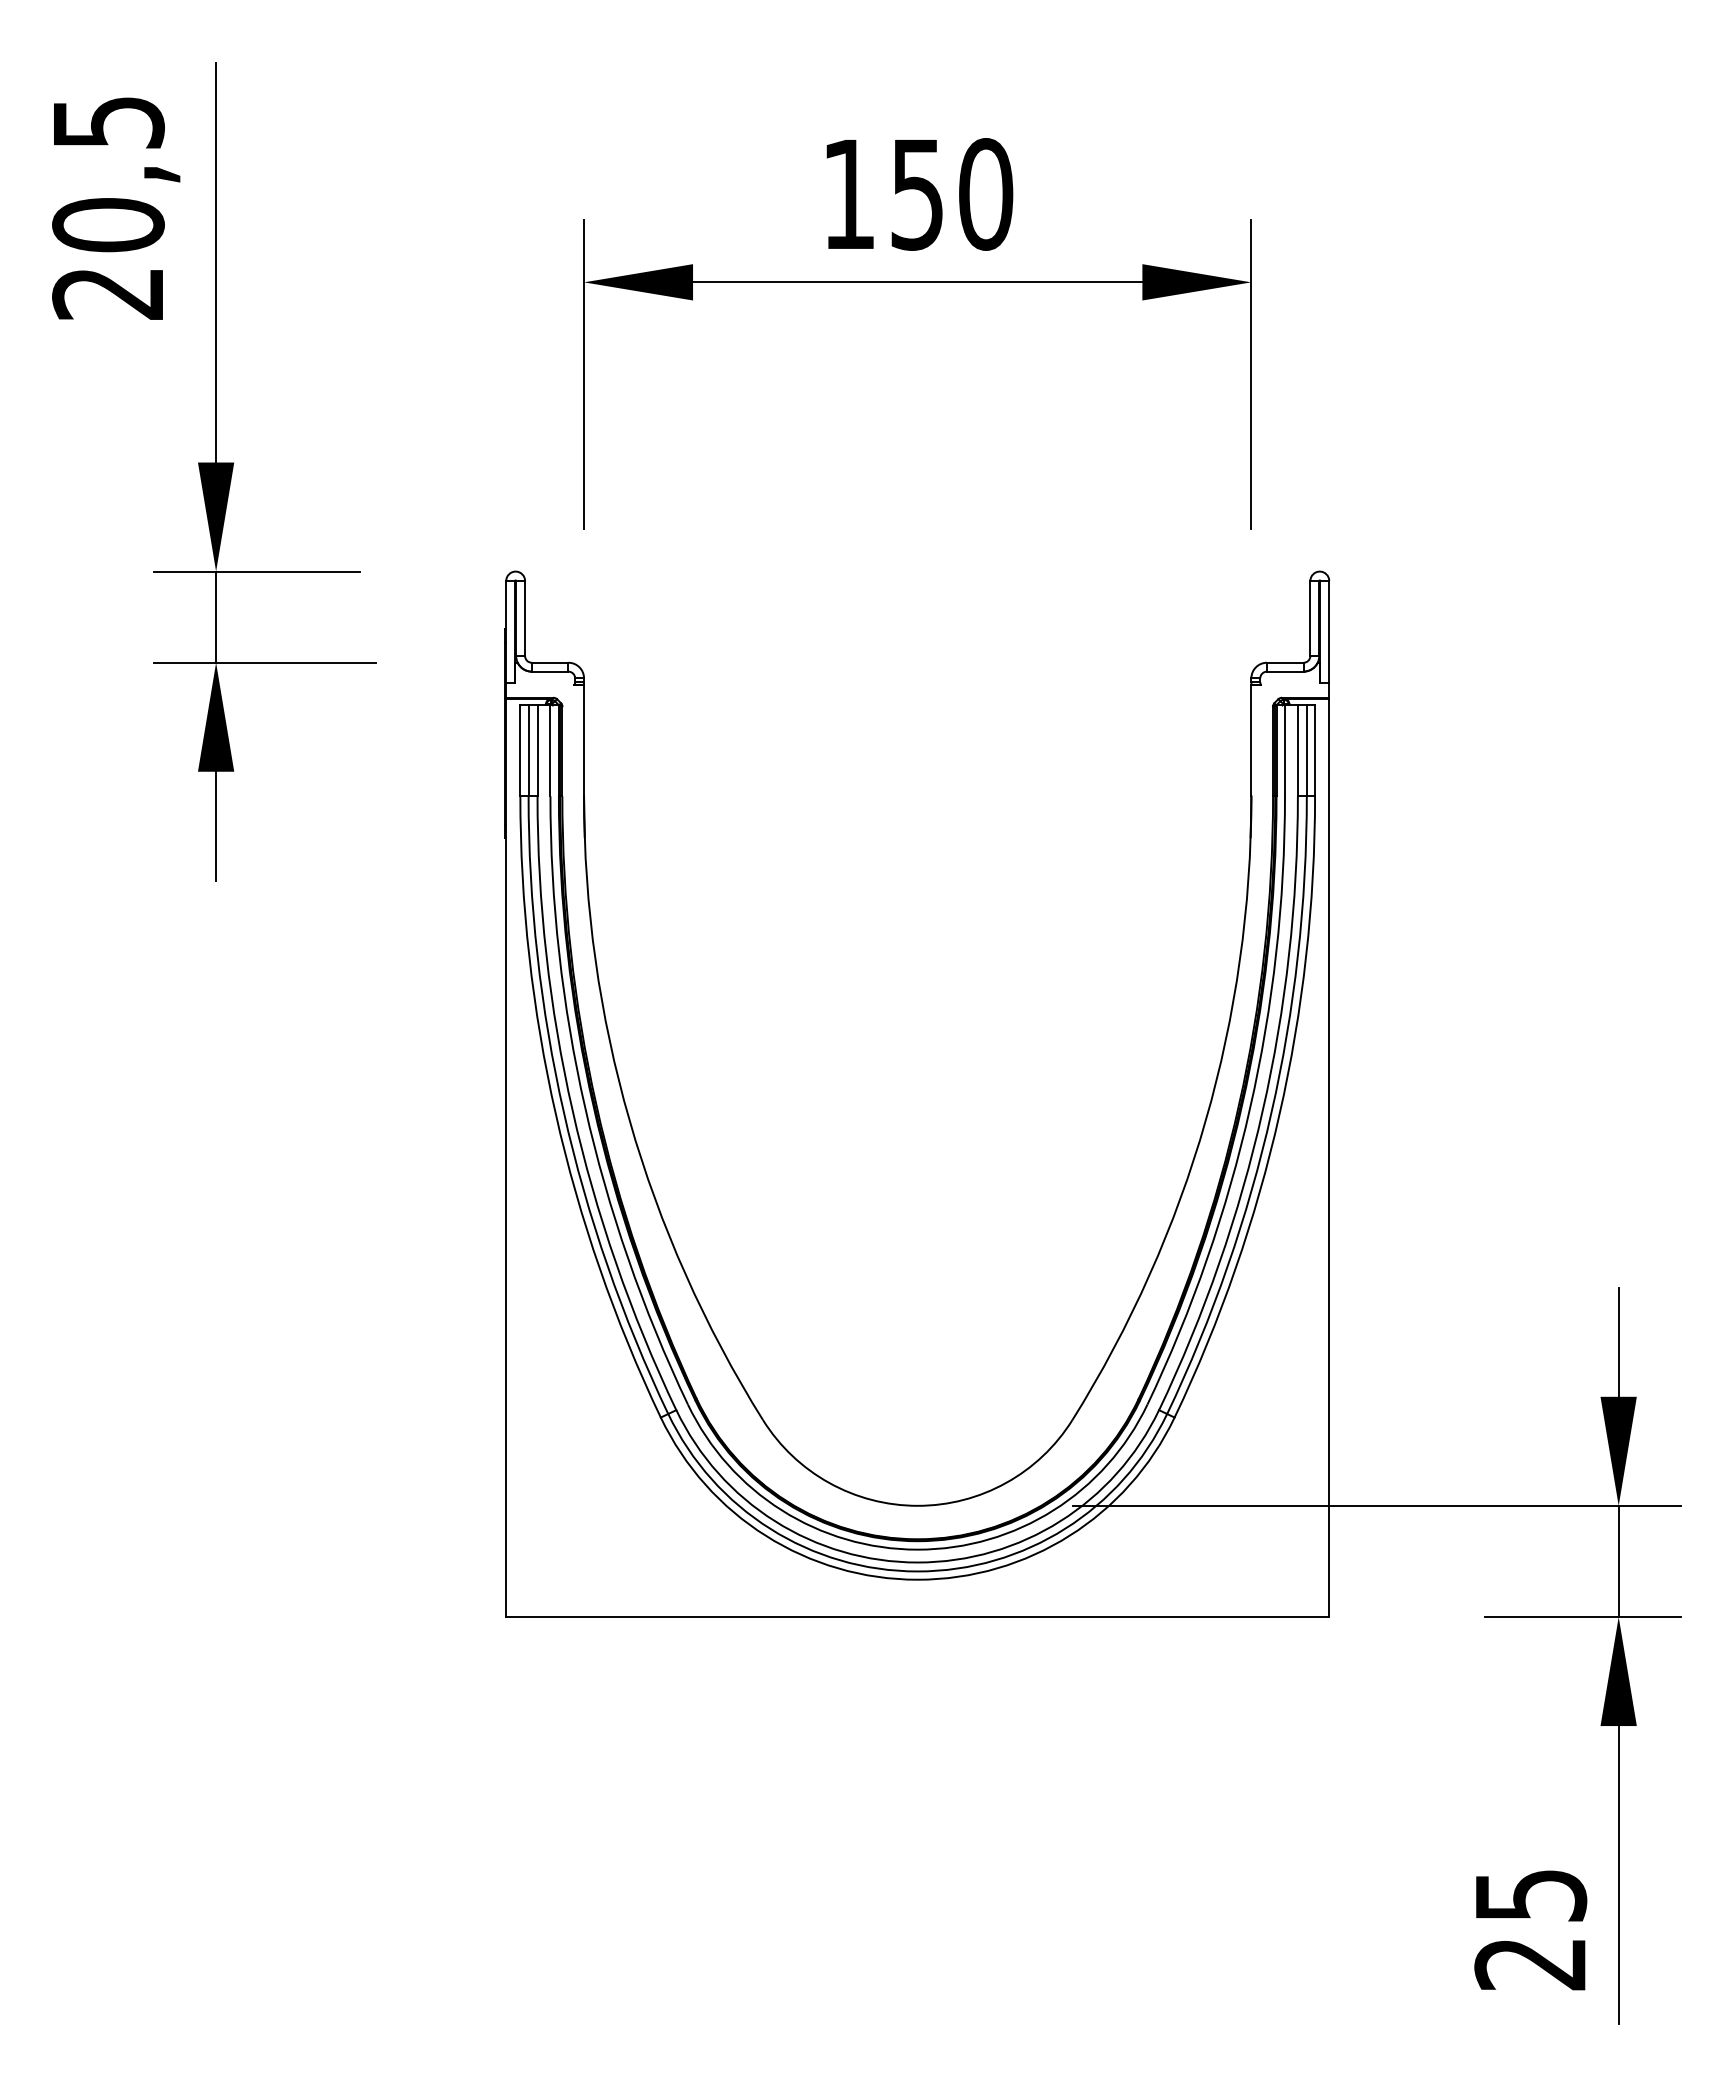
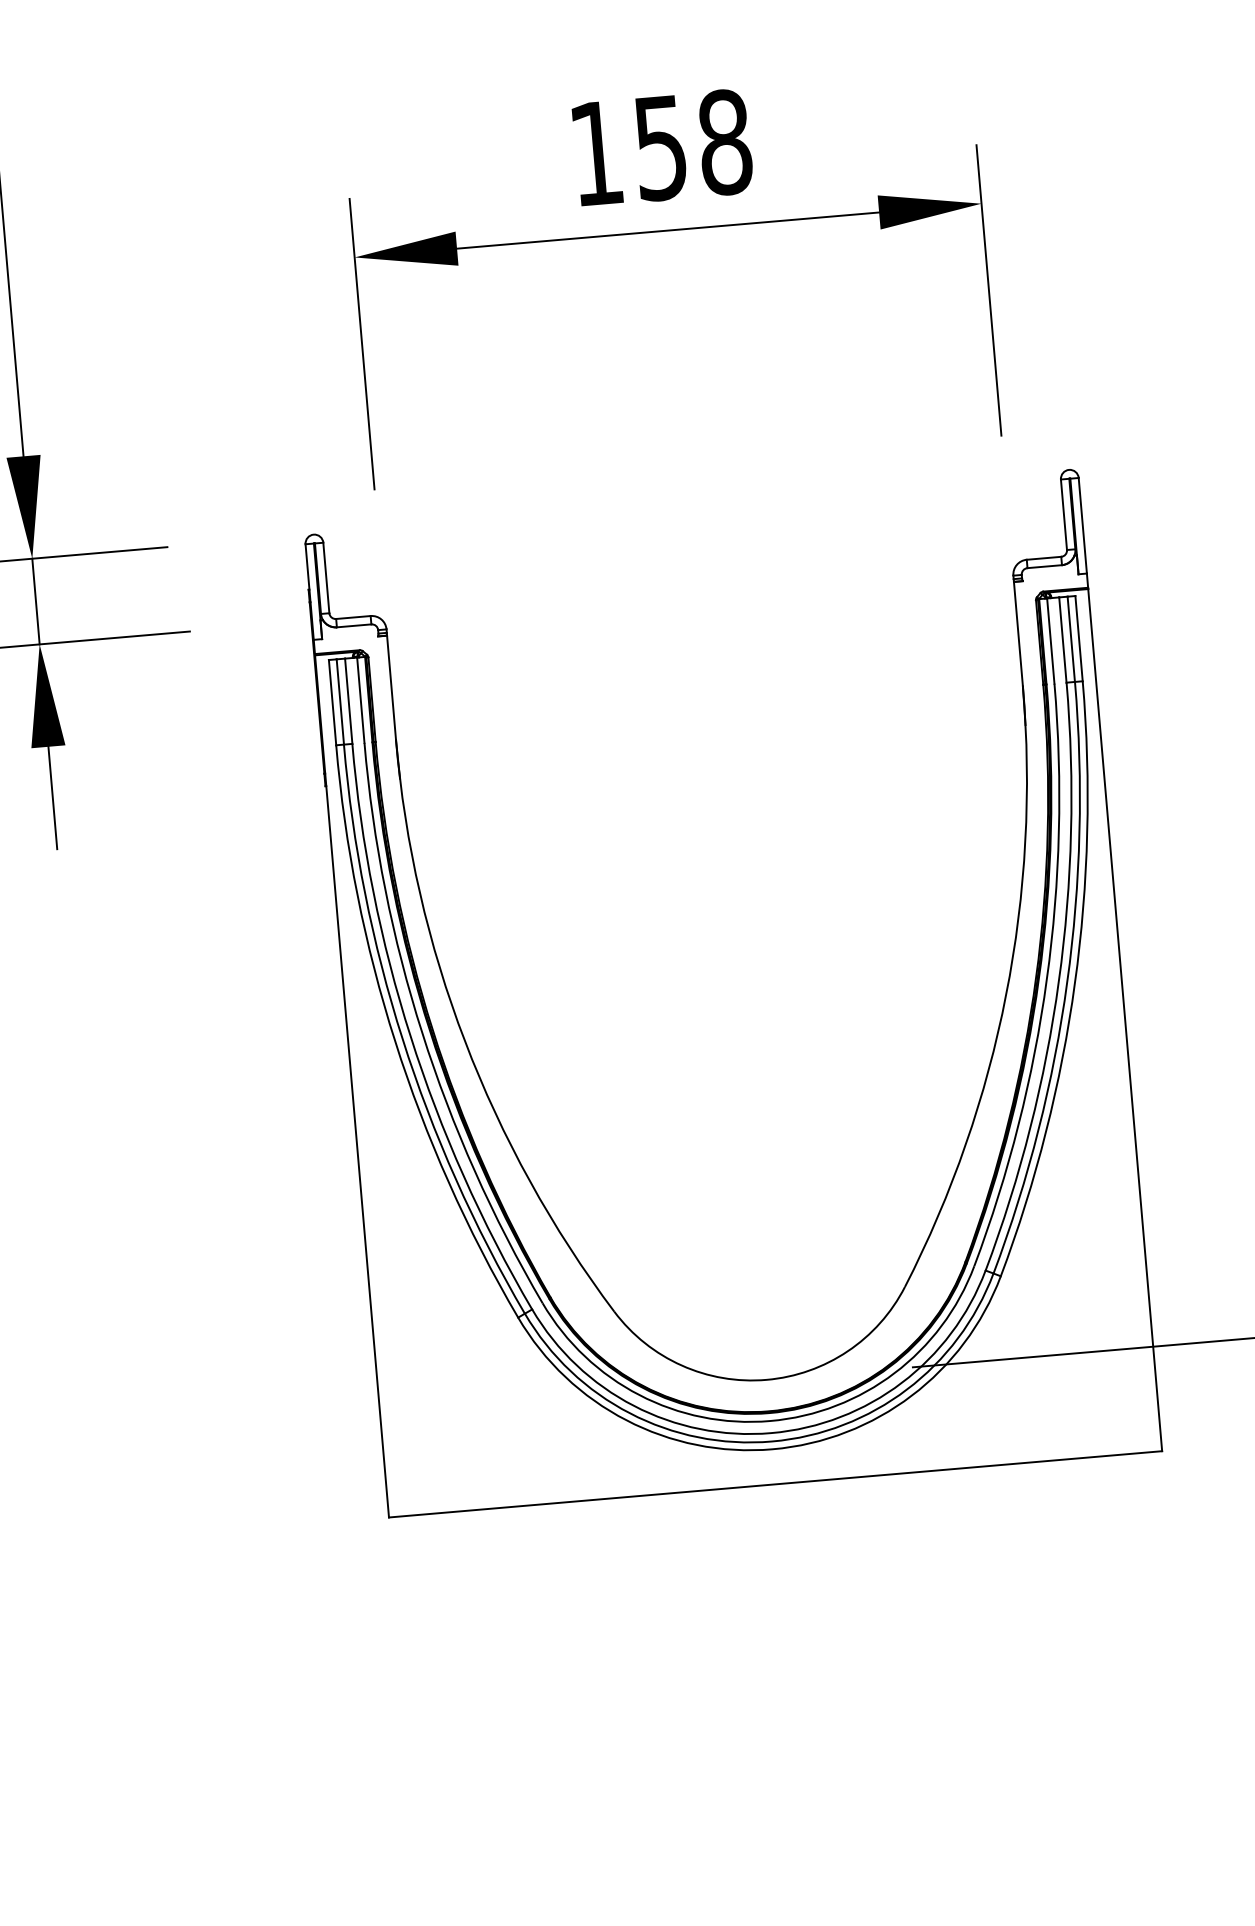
text: (986, 194) -> (725, 142), 150 -> 158

